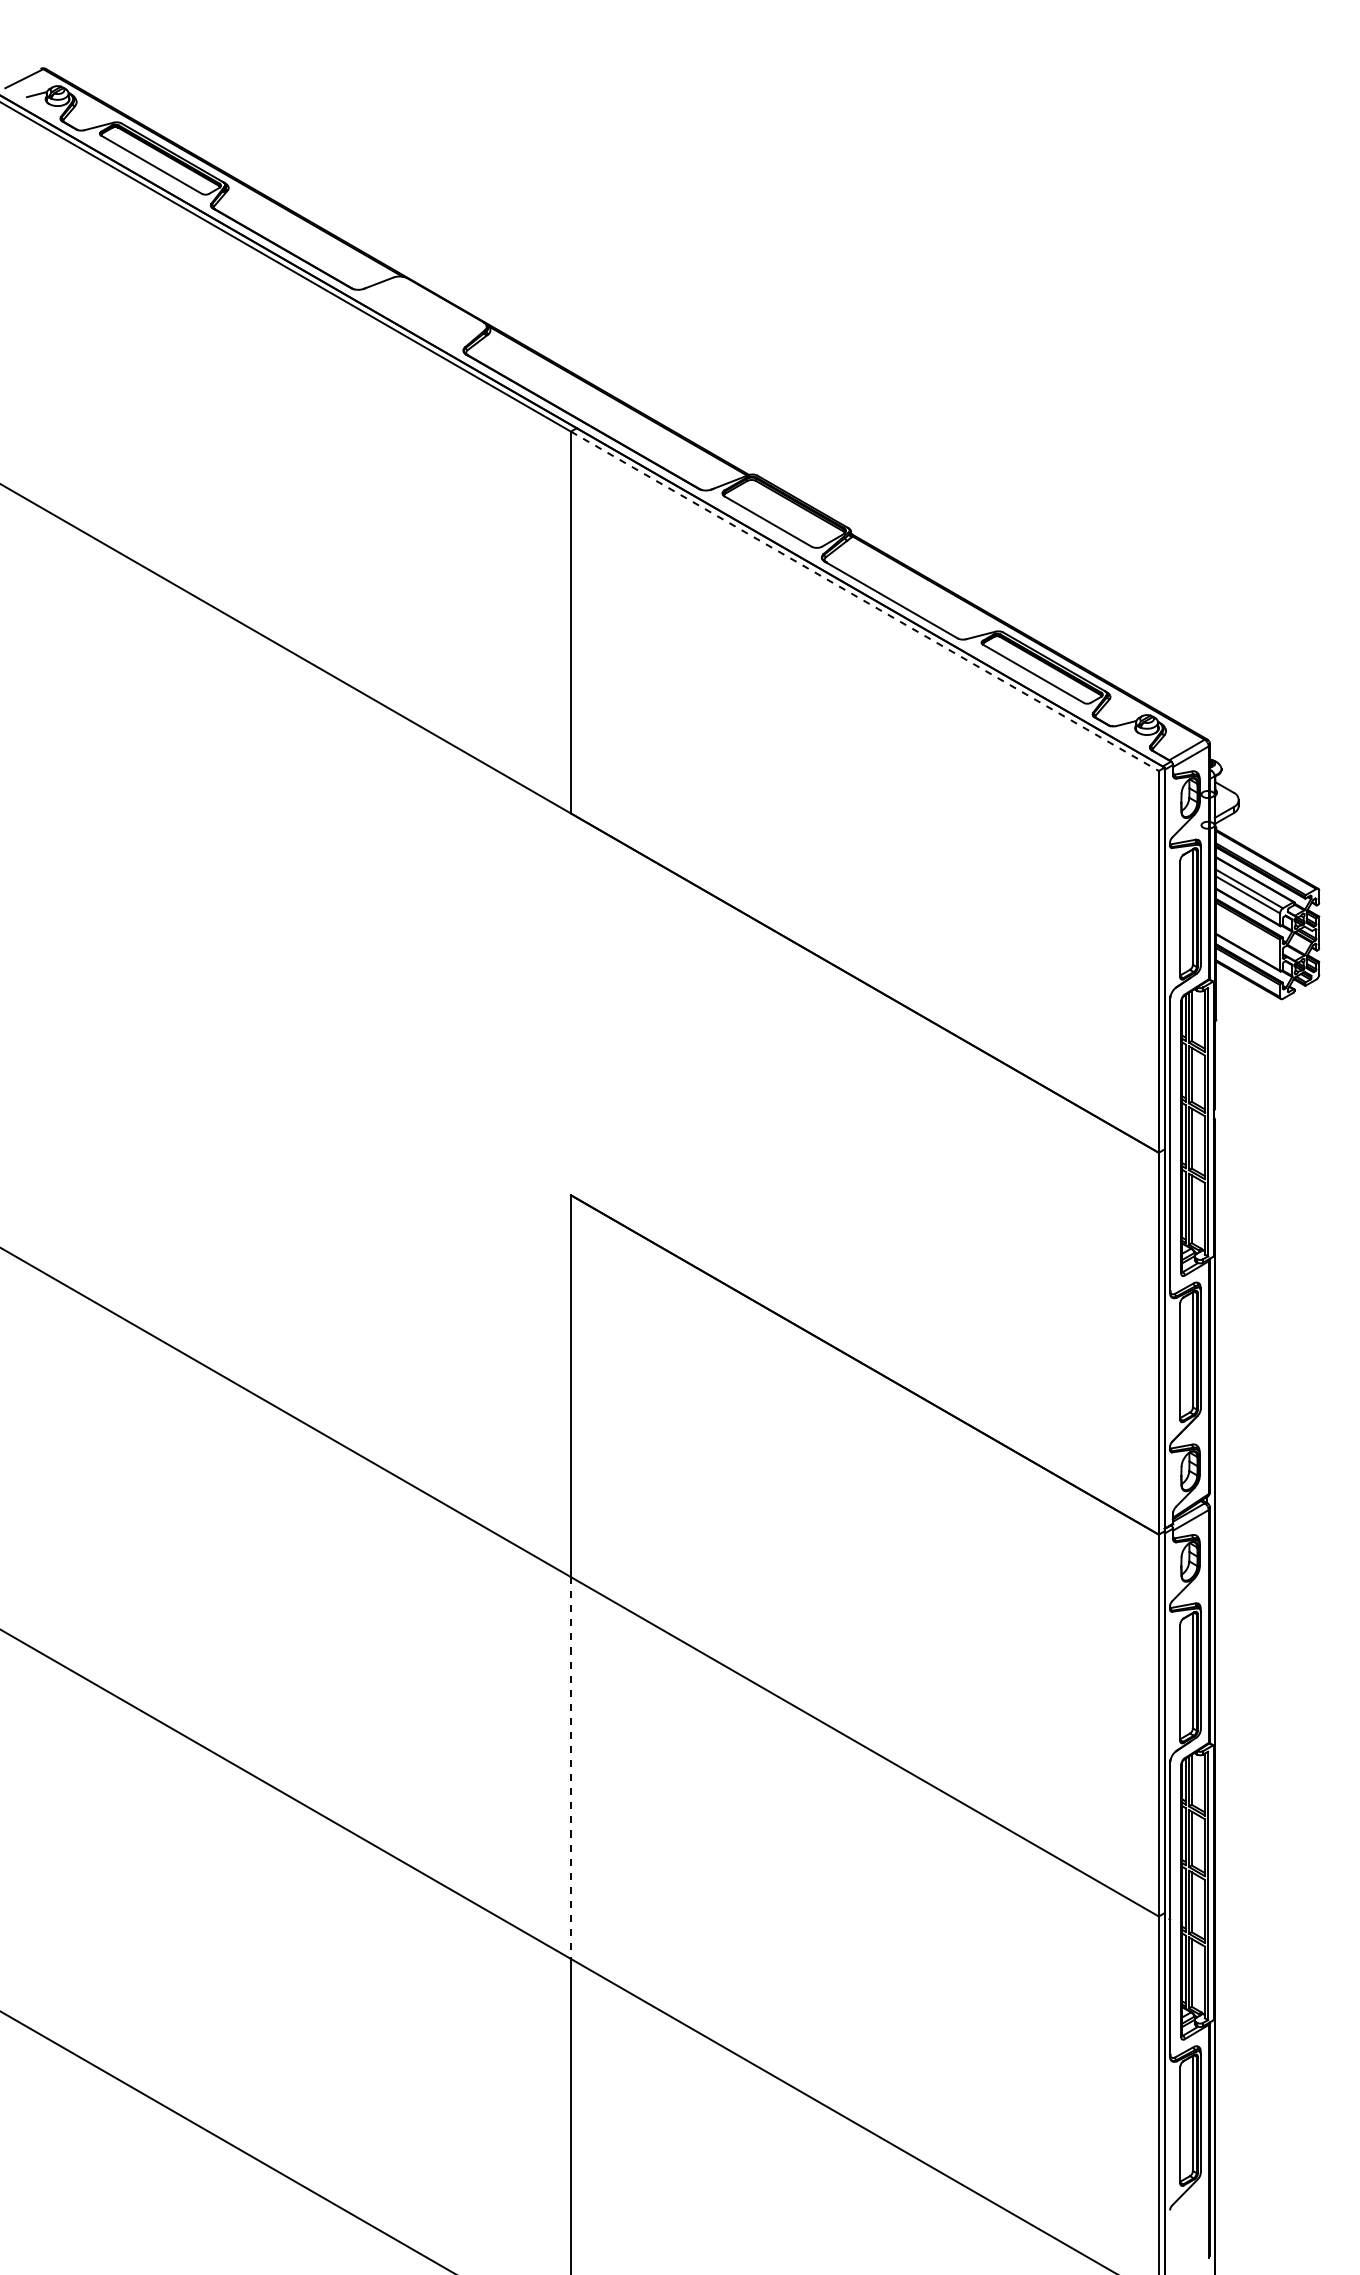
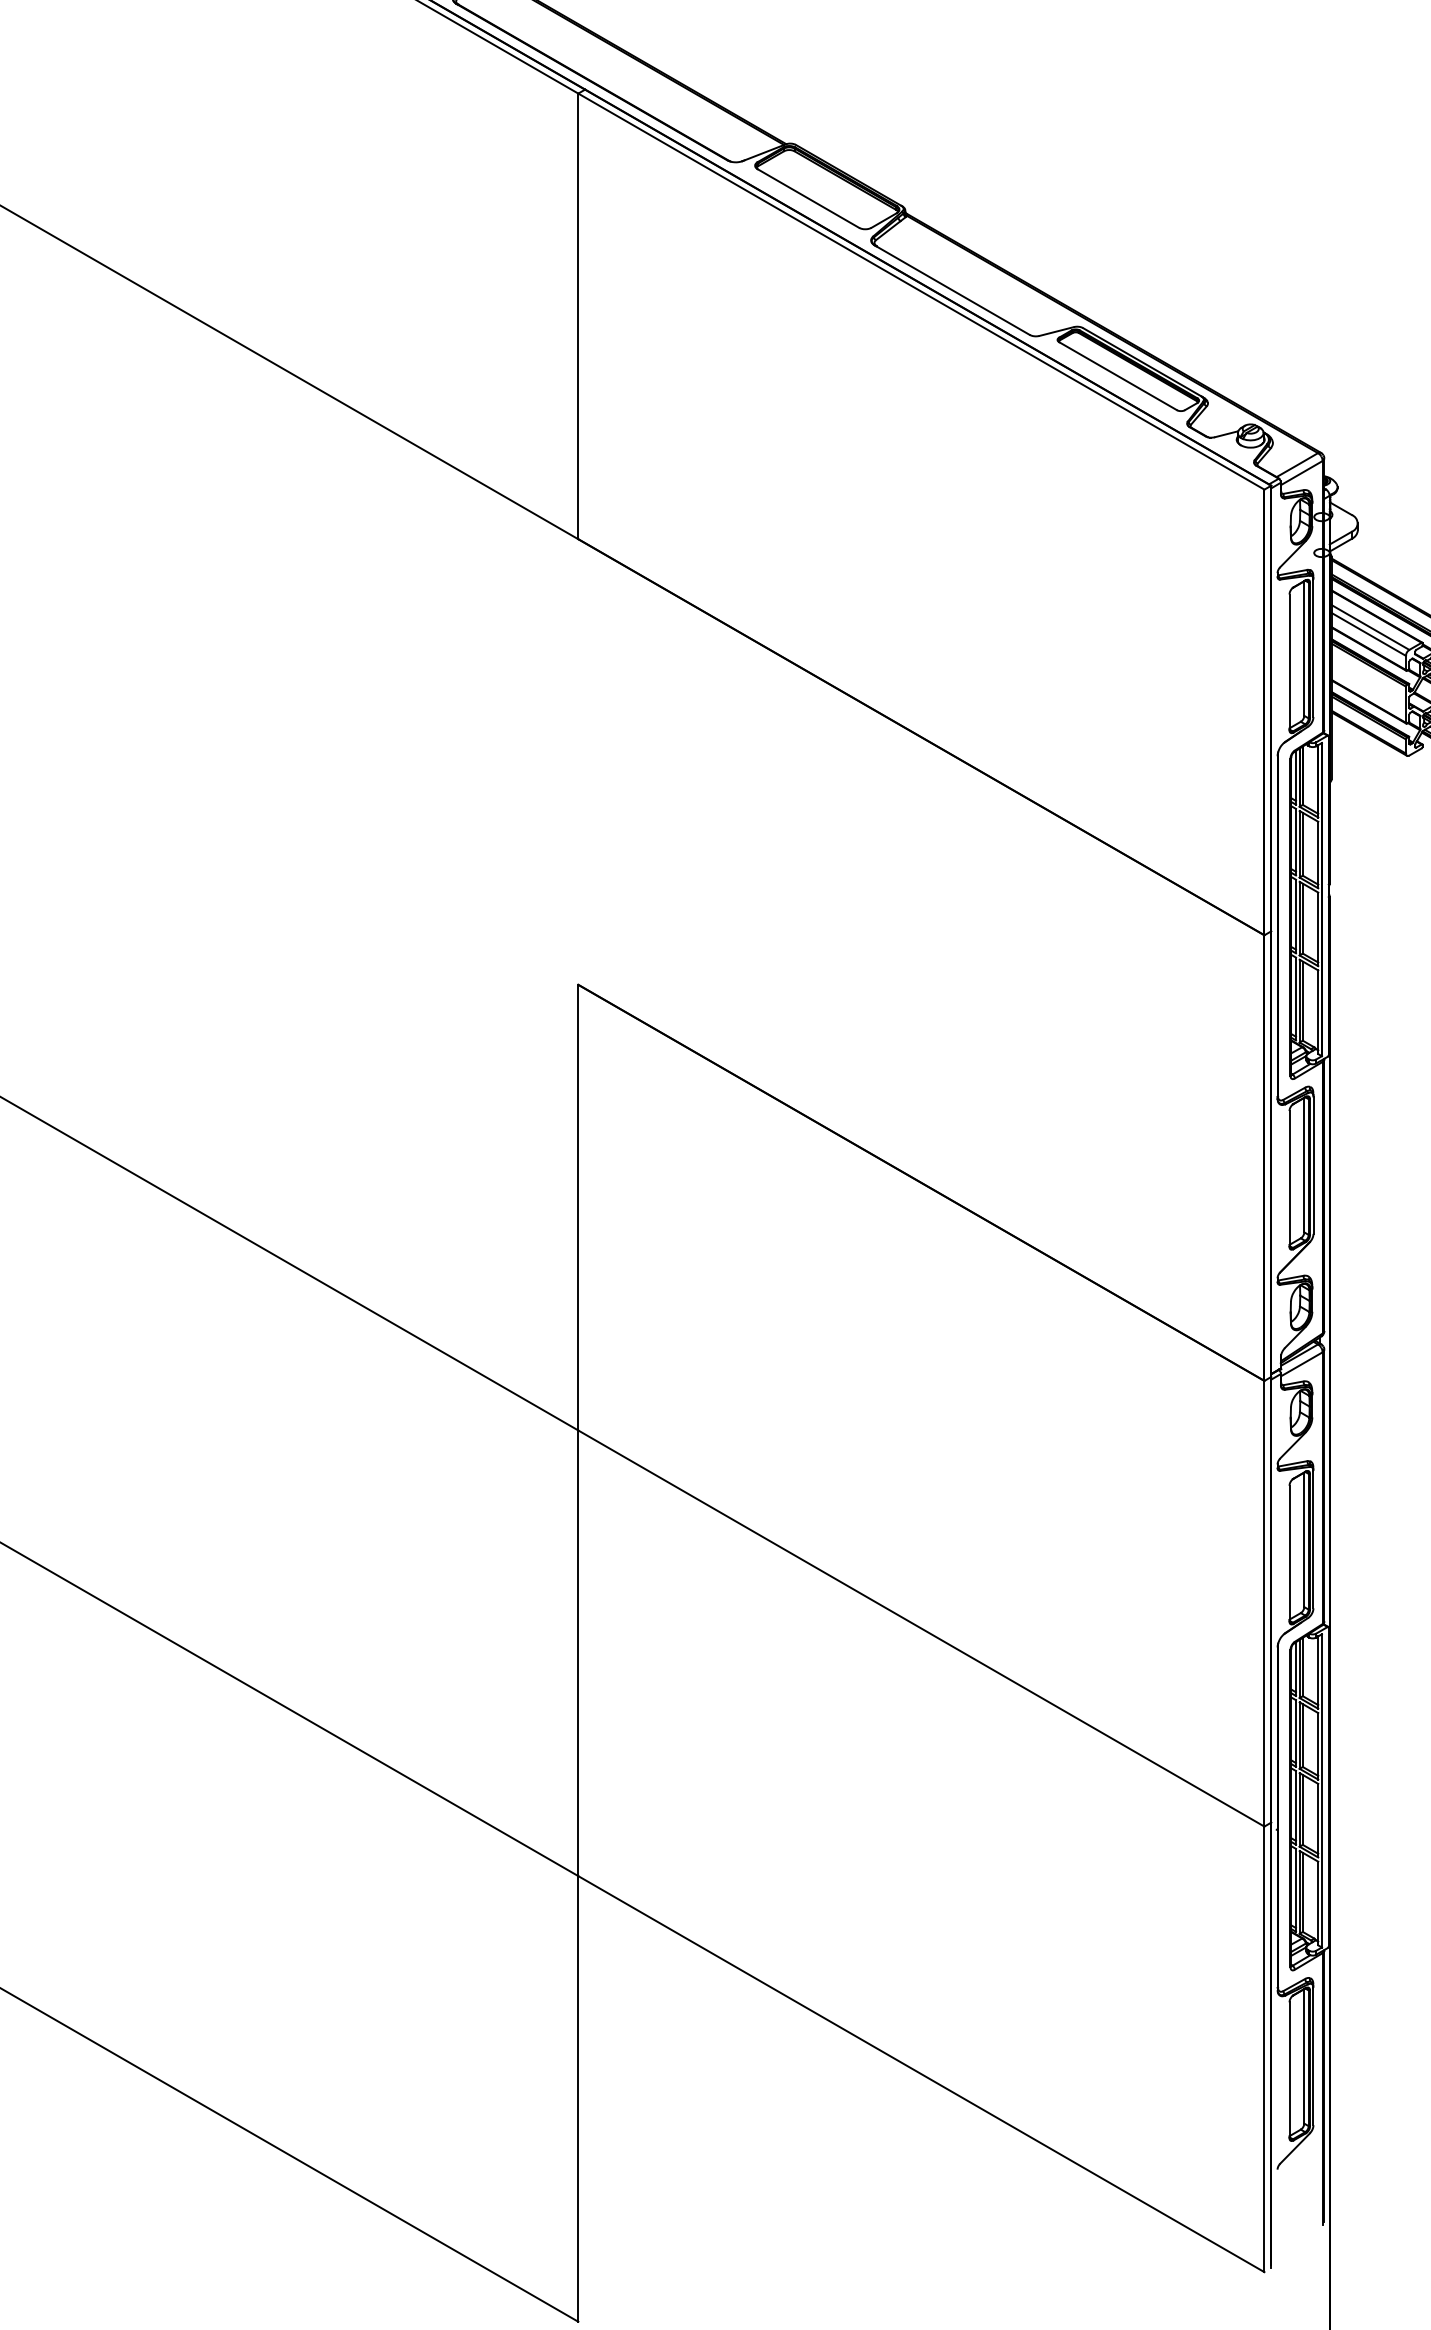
line: (865, 601) -> (922, 291), dashed -> solid
line: (570, 1768) -> (577, 1653), dashed -> solid

